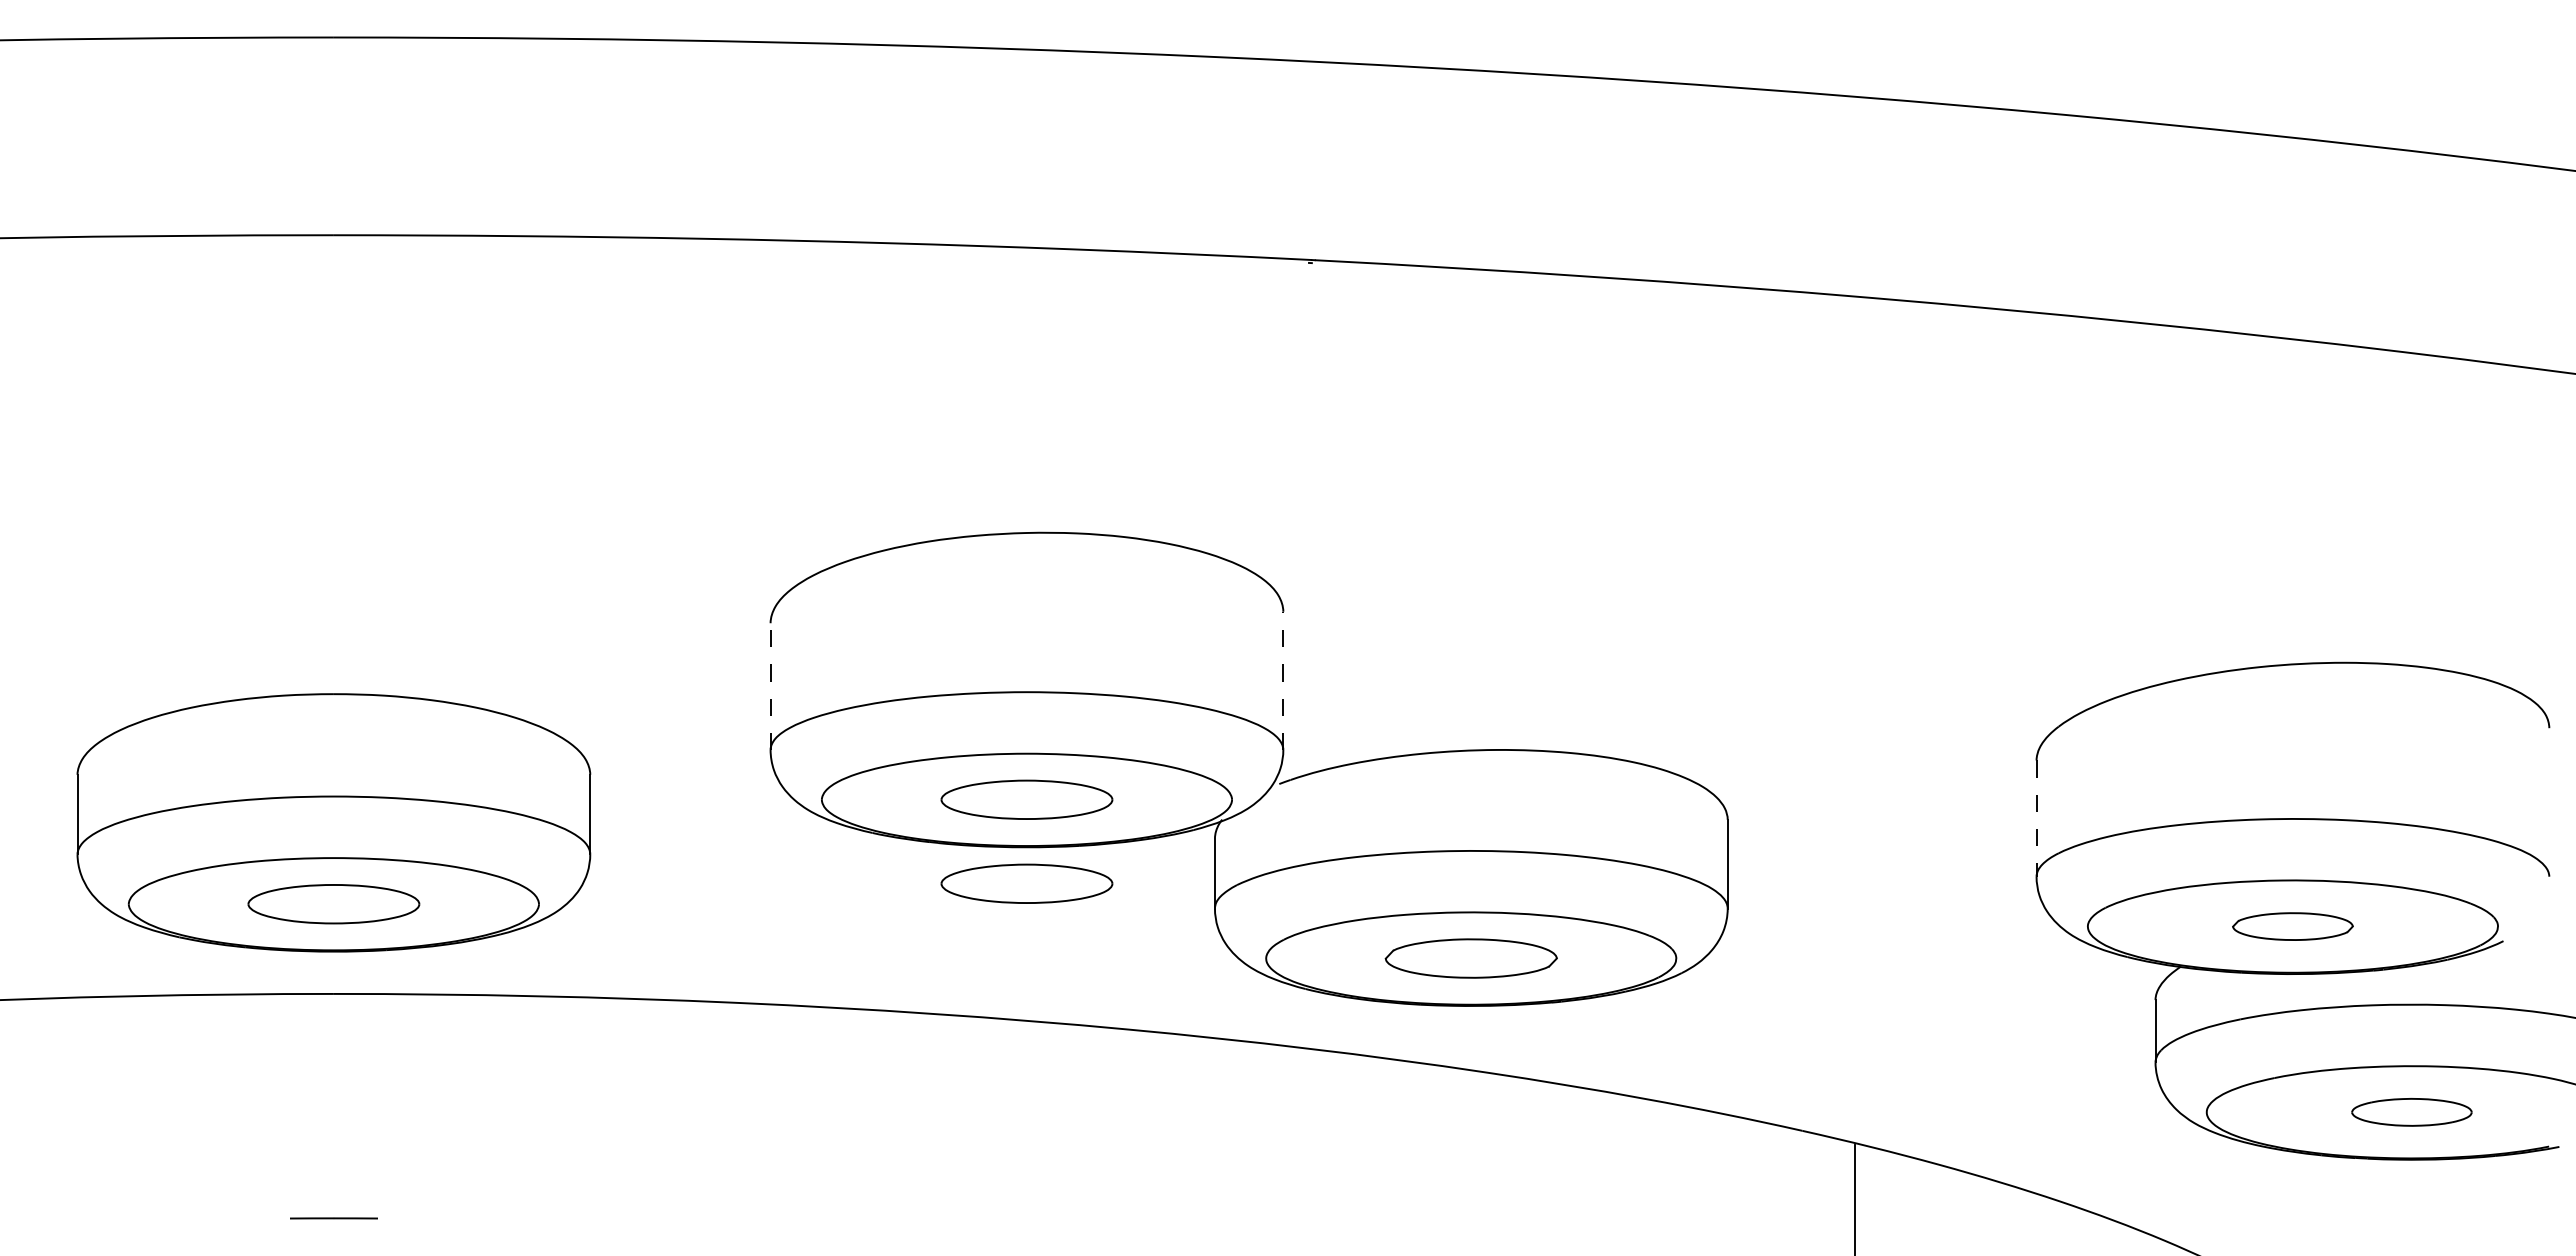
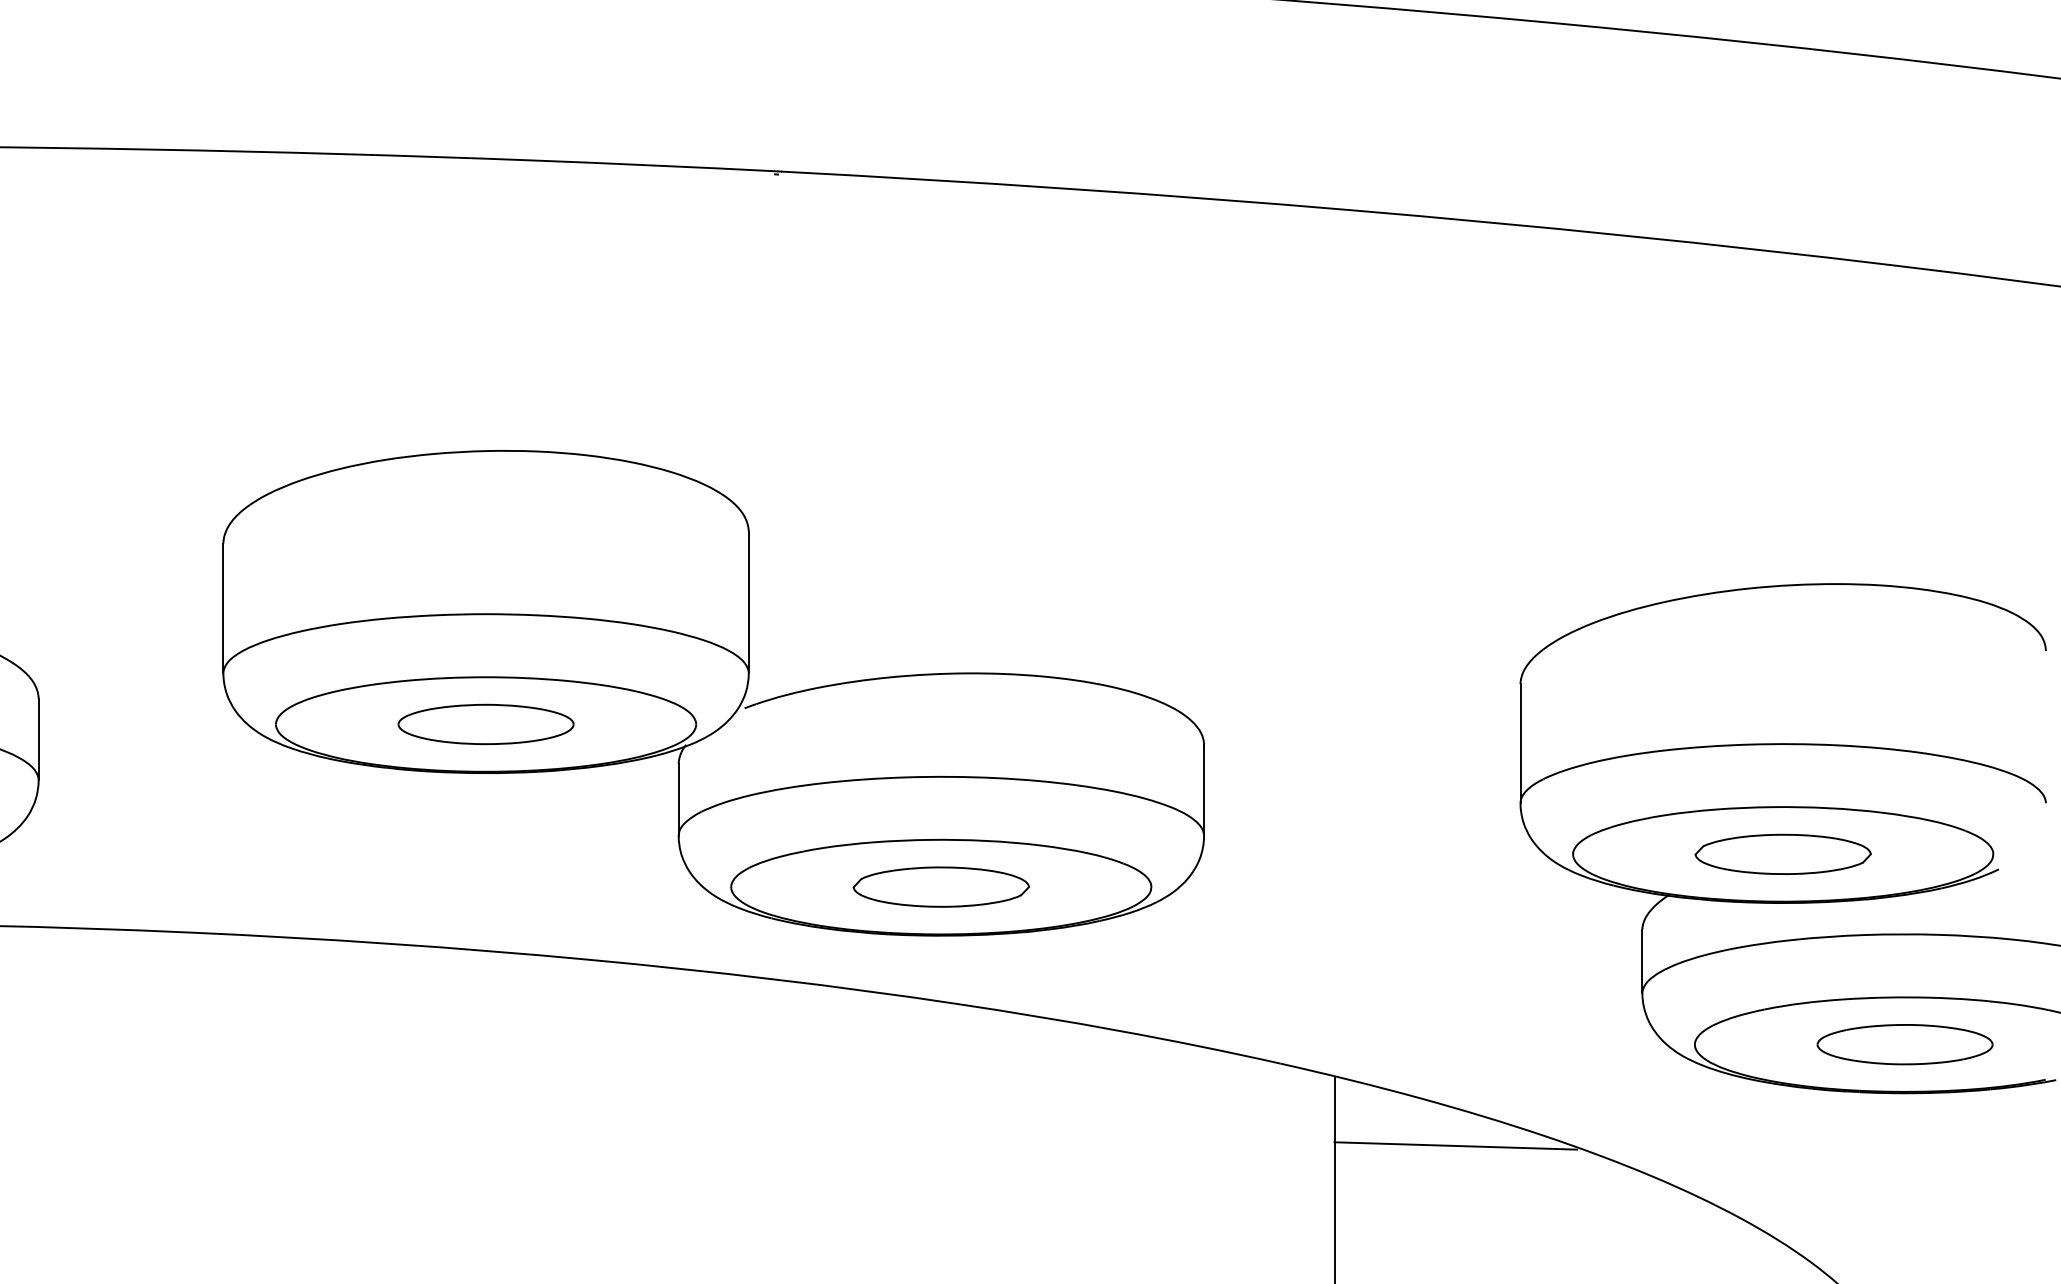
line: (1283, 680) -> (748, 602), dashed -> solid
line: (770, 686) -> (223, 608), dashed -> solid
line: (2036, 819) -> (1520, 744), dashed -> solid
part: (1026, 883) -> (485, 810), removed
part: (2292, 926) -> (1782, 854), size x1.43
part: (2411, 1112) -> (1904, 1044), size x1.43
line: (1973, 1210) -> (1455, 1145), added

